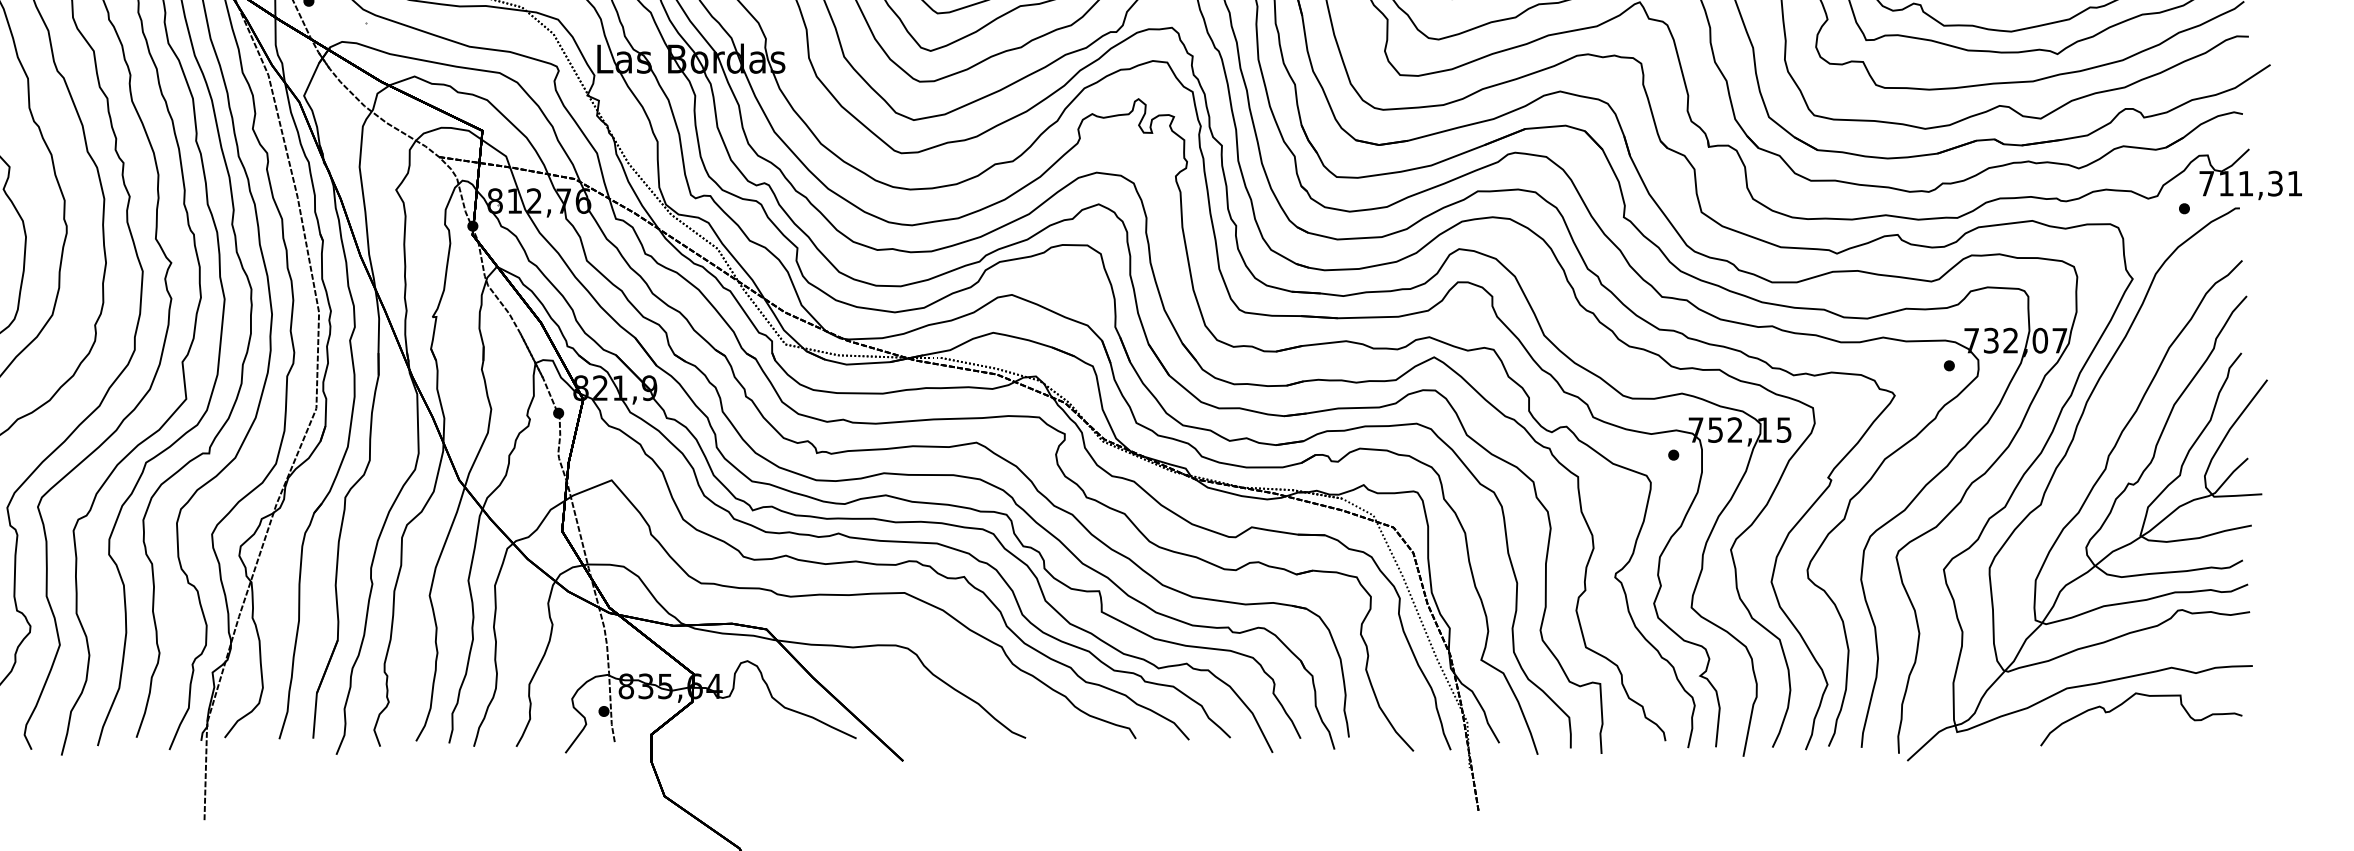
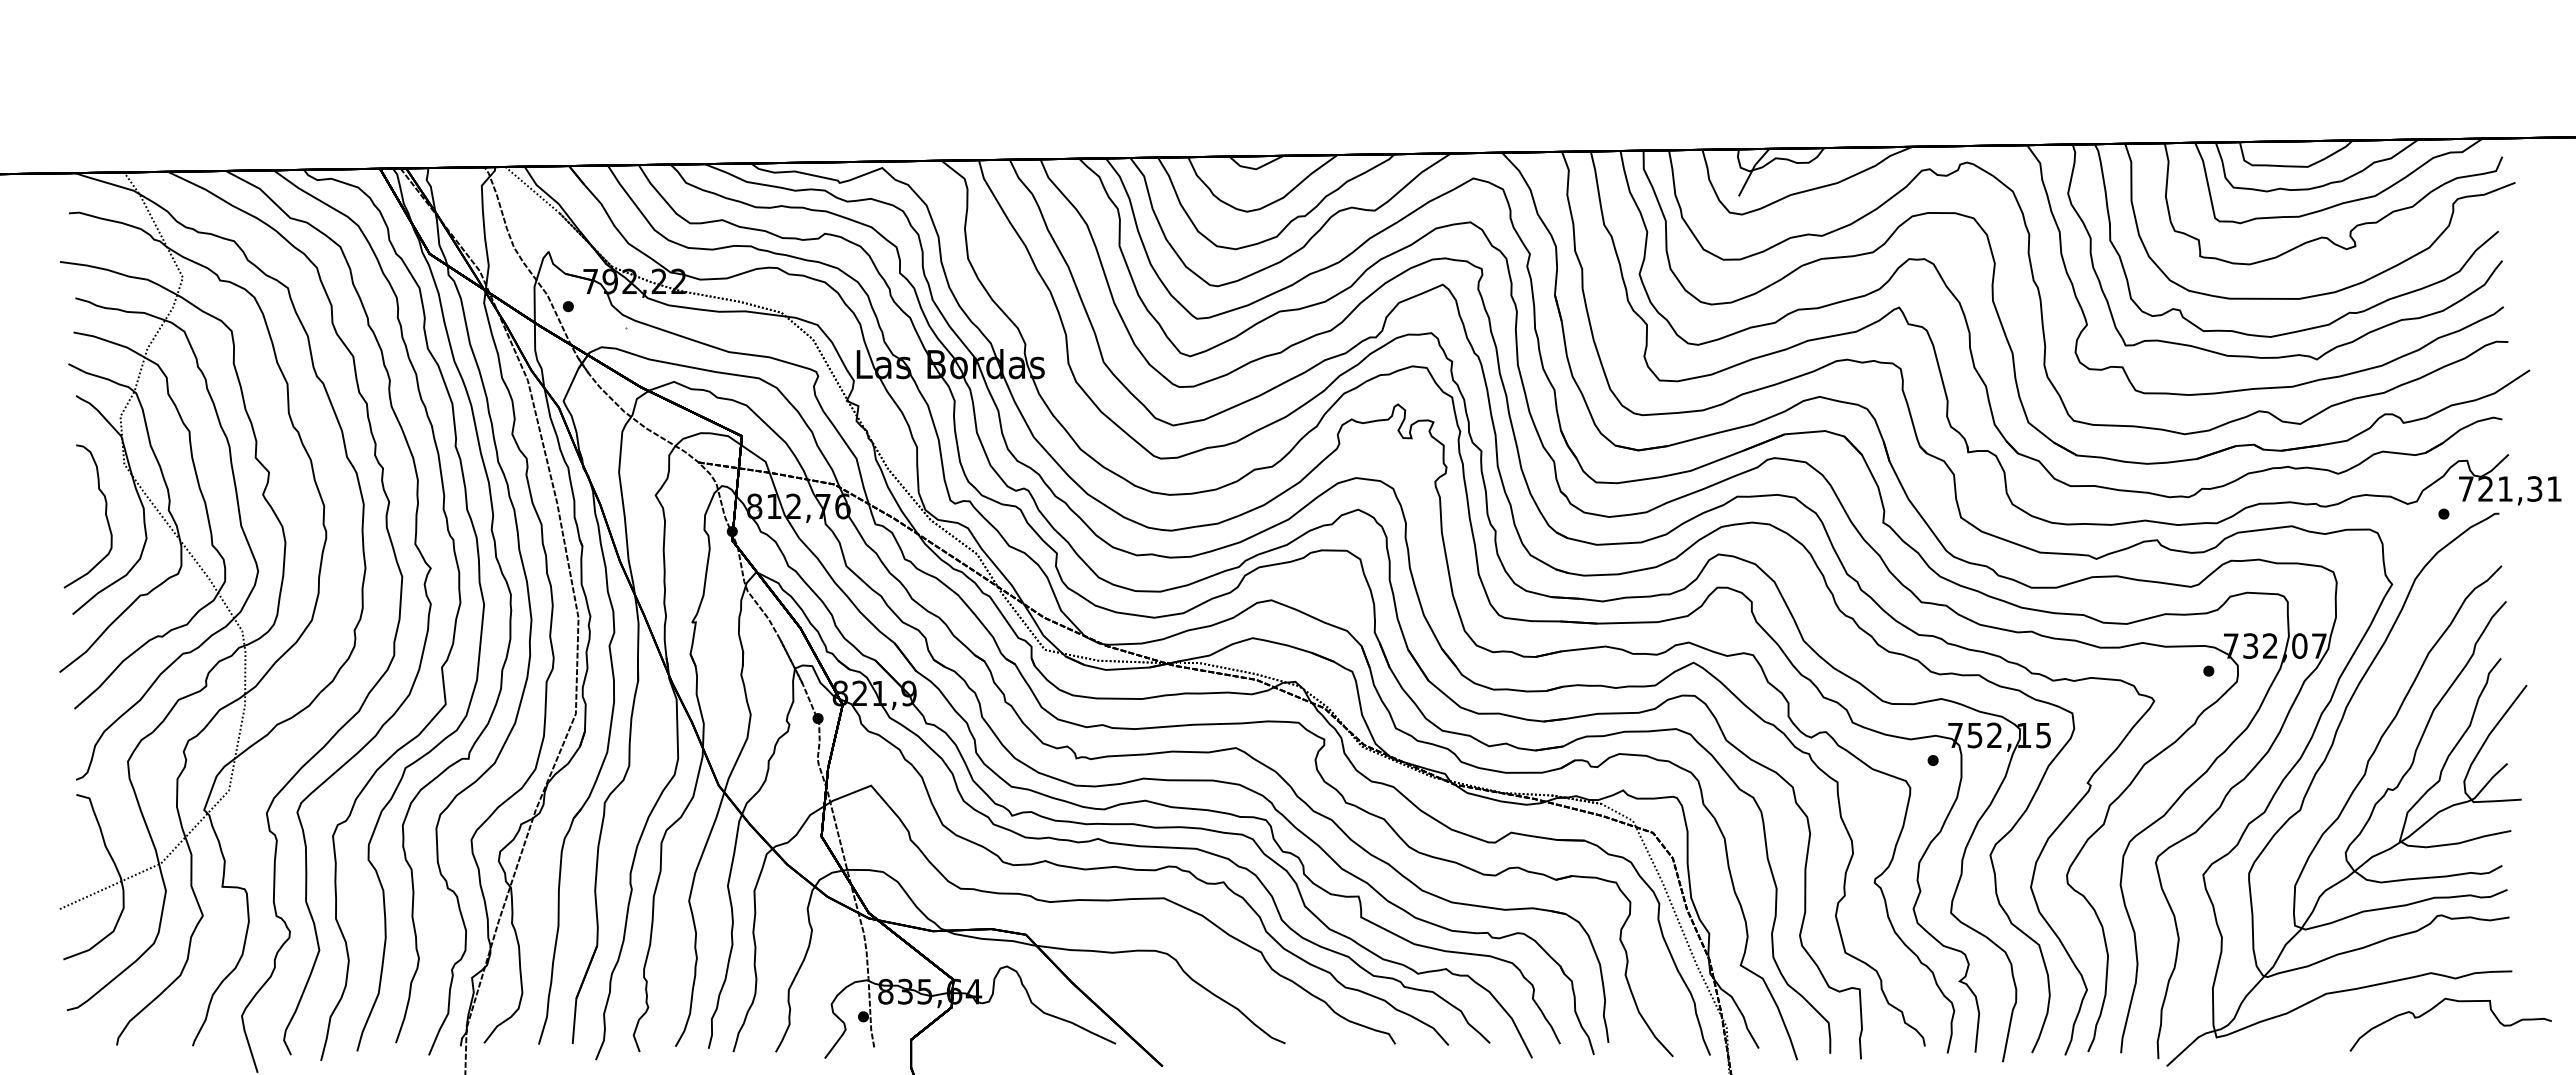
text: (2226, 183) -> (2485, 488), 711,31 -> 721,31
curve: (2129, 700) -> (2438, 1005), moved

